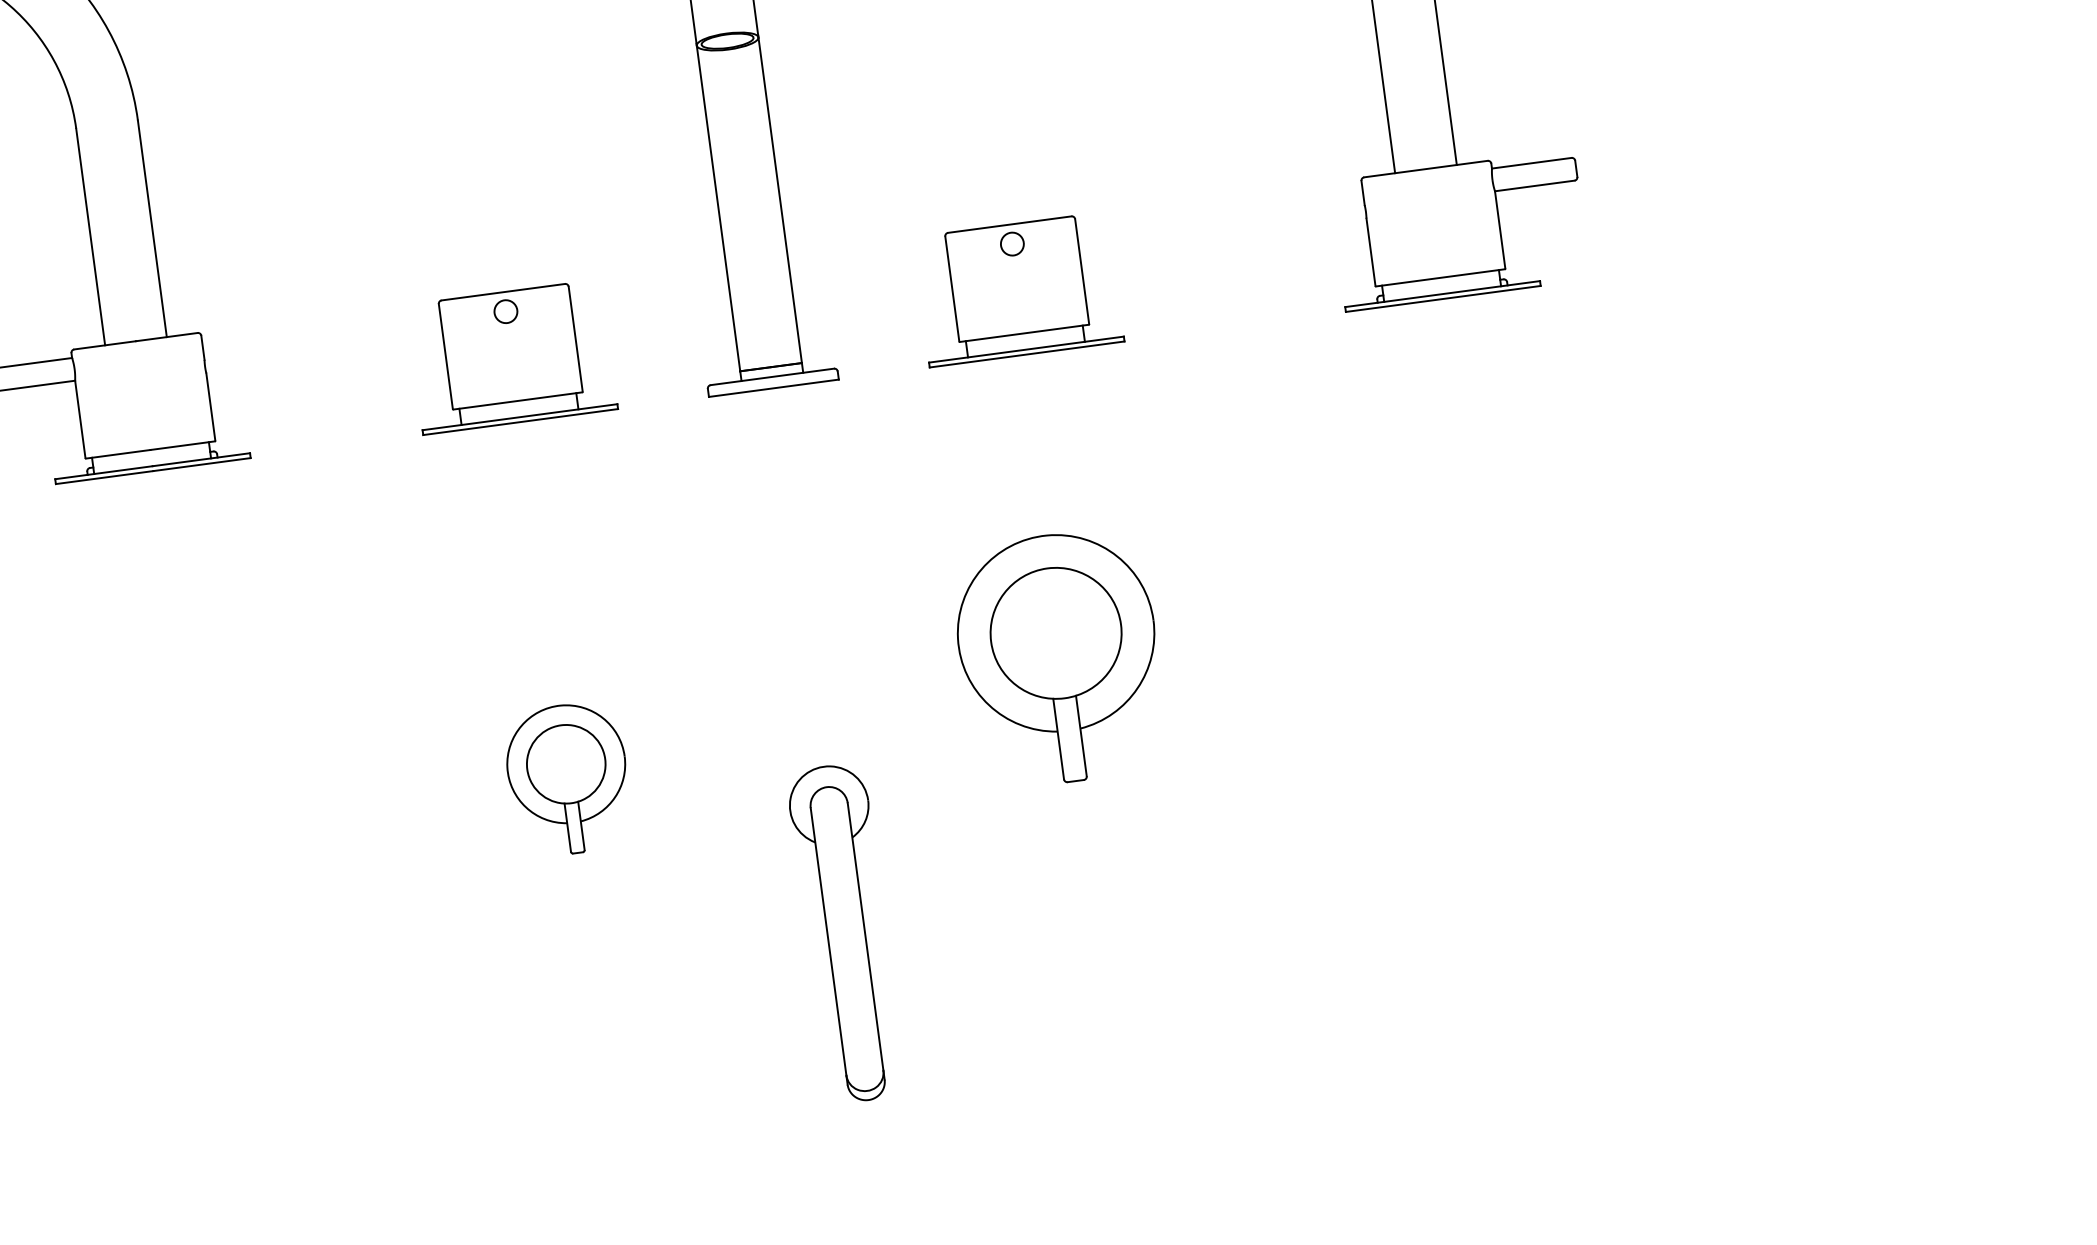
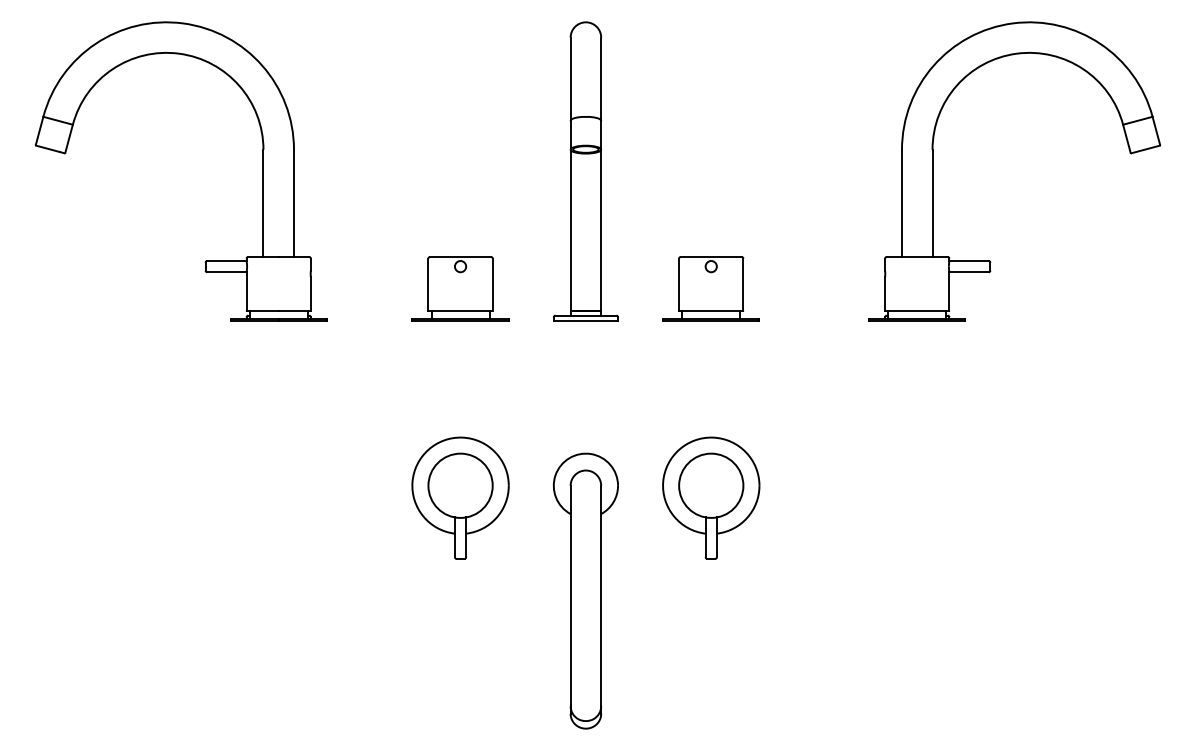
part: (1059, 656) -> (711, 497), moved
part: (568, 778) -> (460, 497), size x1.67
part: (845, 932) -> (585, 590), size x1.67

